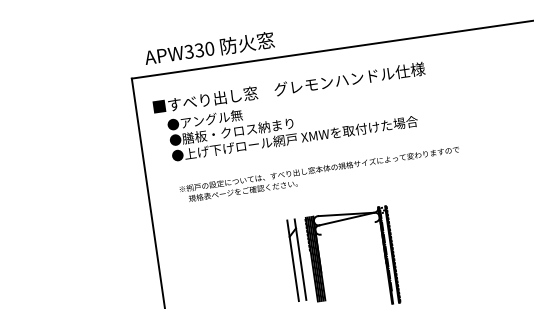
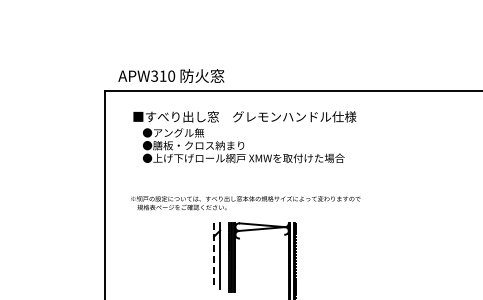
text: (198, 49) -> (162, 75), APW330 -> APW310
text: (292, 113) -> (244, 137), moved
text: (319, 175) -> (245, 203), moved
line: (293, 260) -> (214, 256), solid -> dashed

